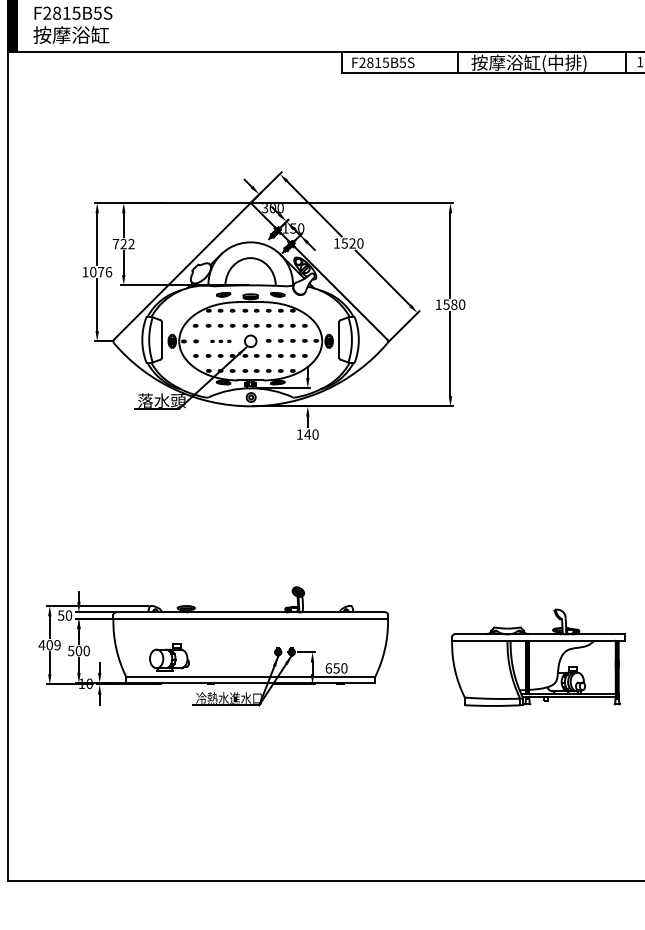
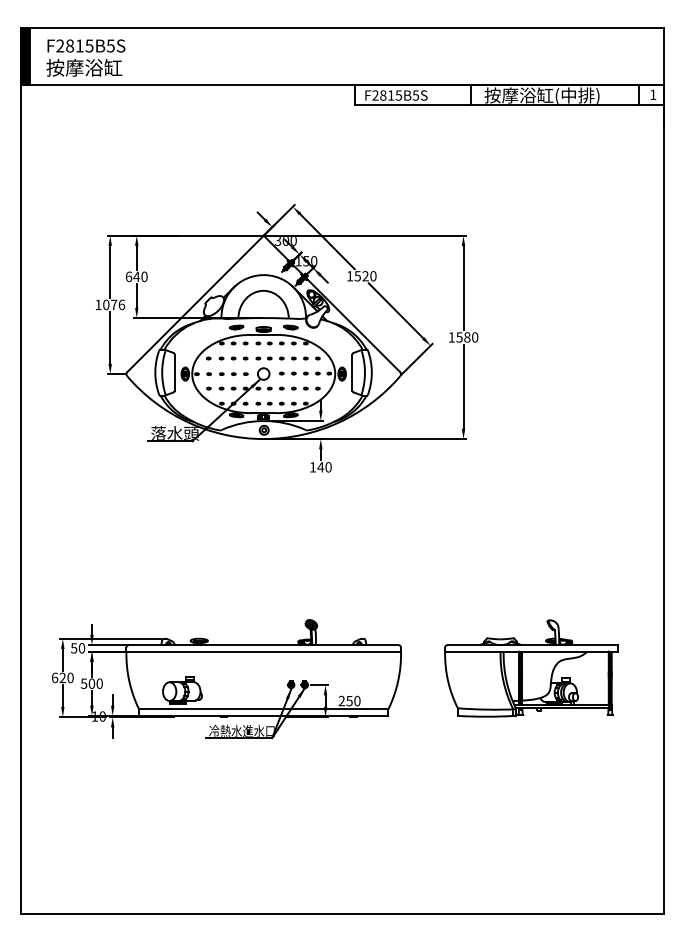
text: (123, 243) -> (136, 276), 722 -> 640
part: (220, 340) -> (233, 373), size x1.43
text: (49, 644) -> (62, 677), 409 -> 620
part: (538, 657) -> (531, 668), moved
text: (328, 667) -> (341, 700), 650 -> 250

